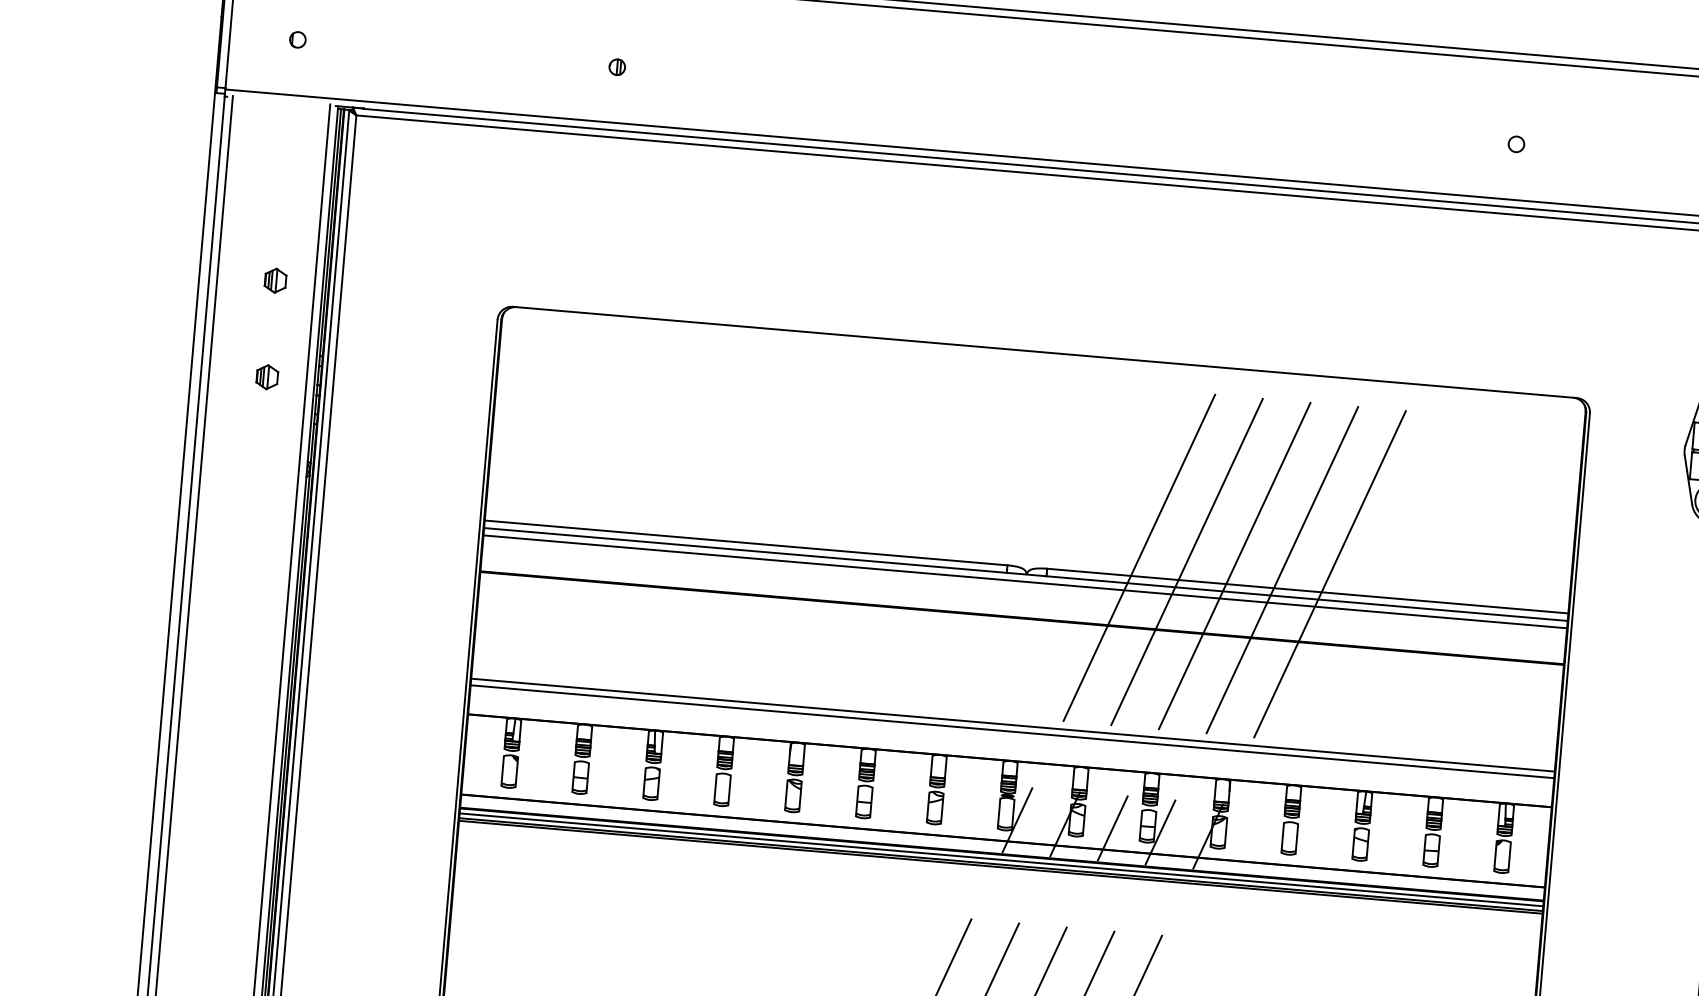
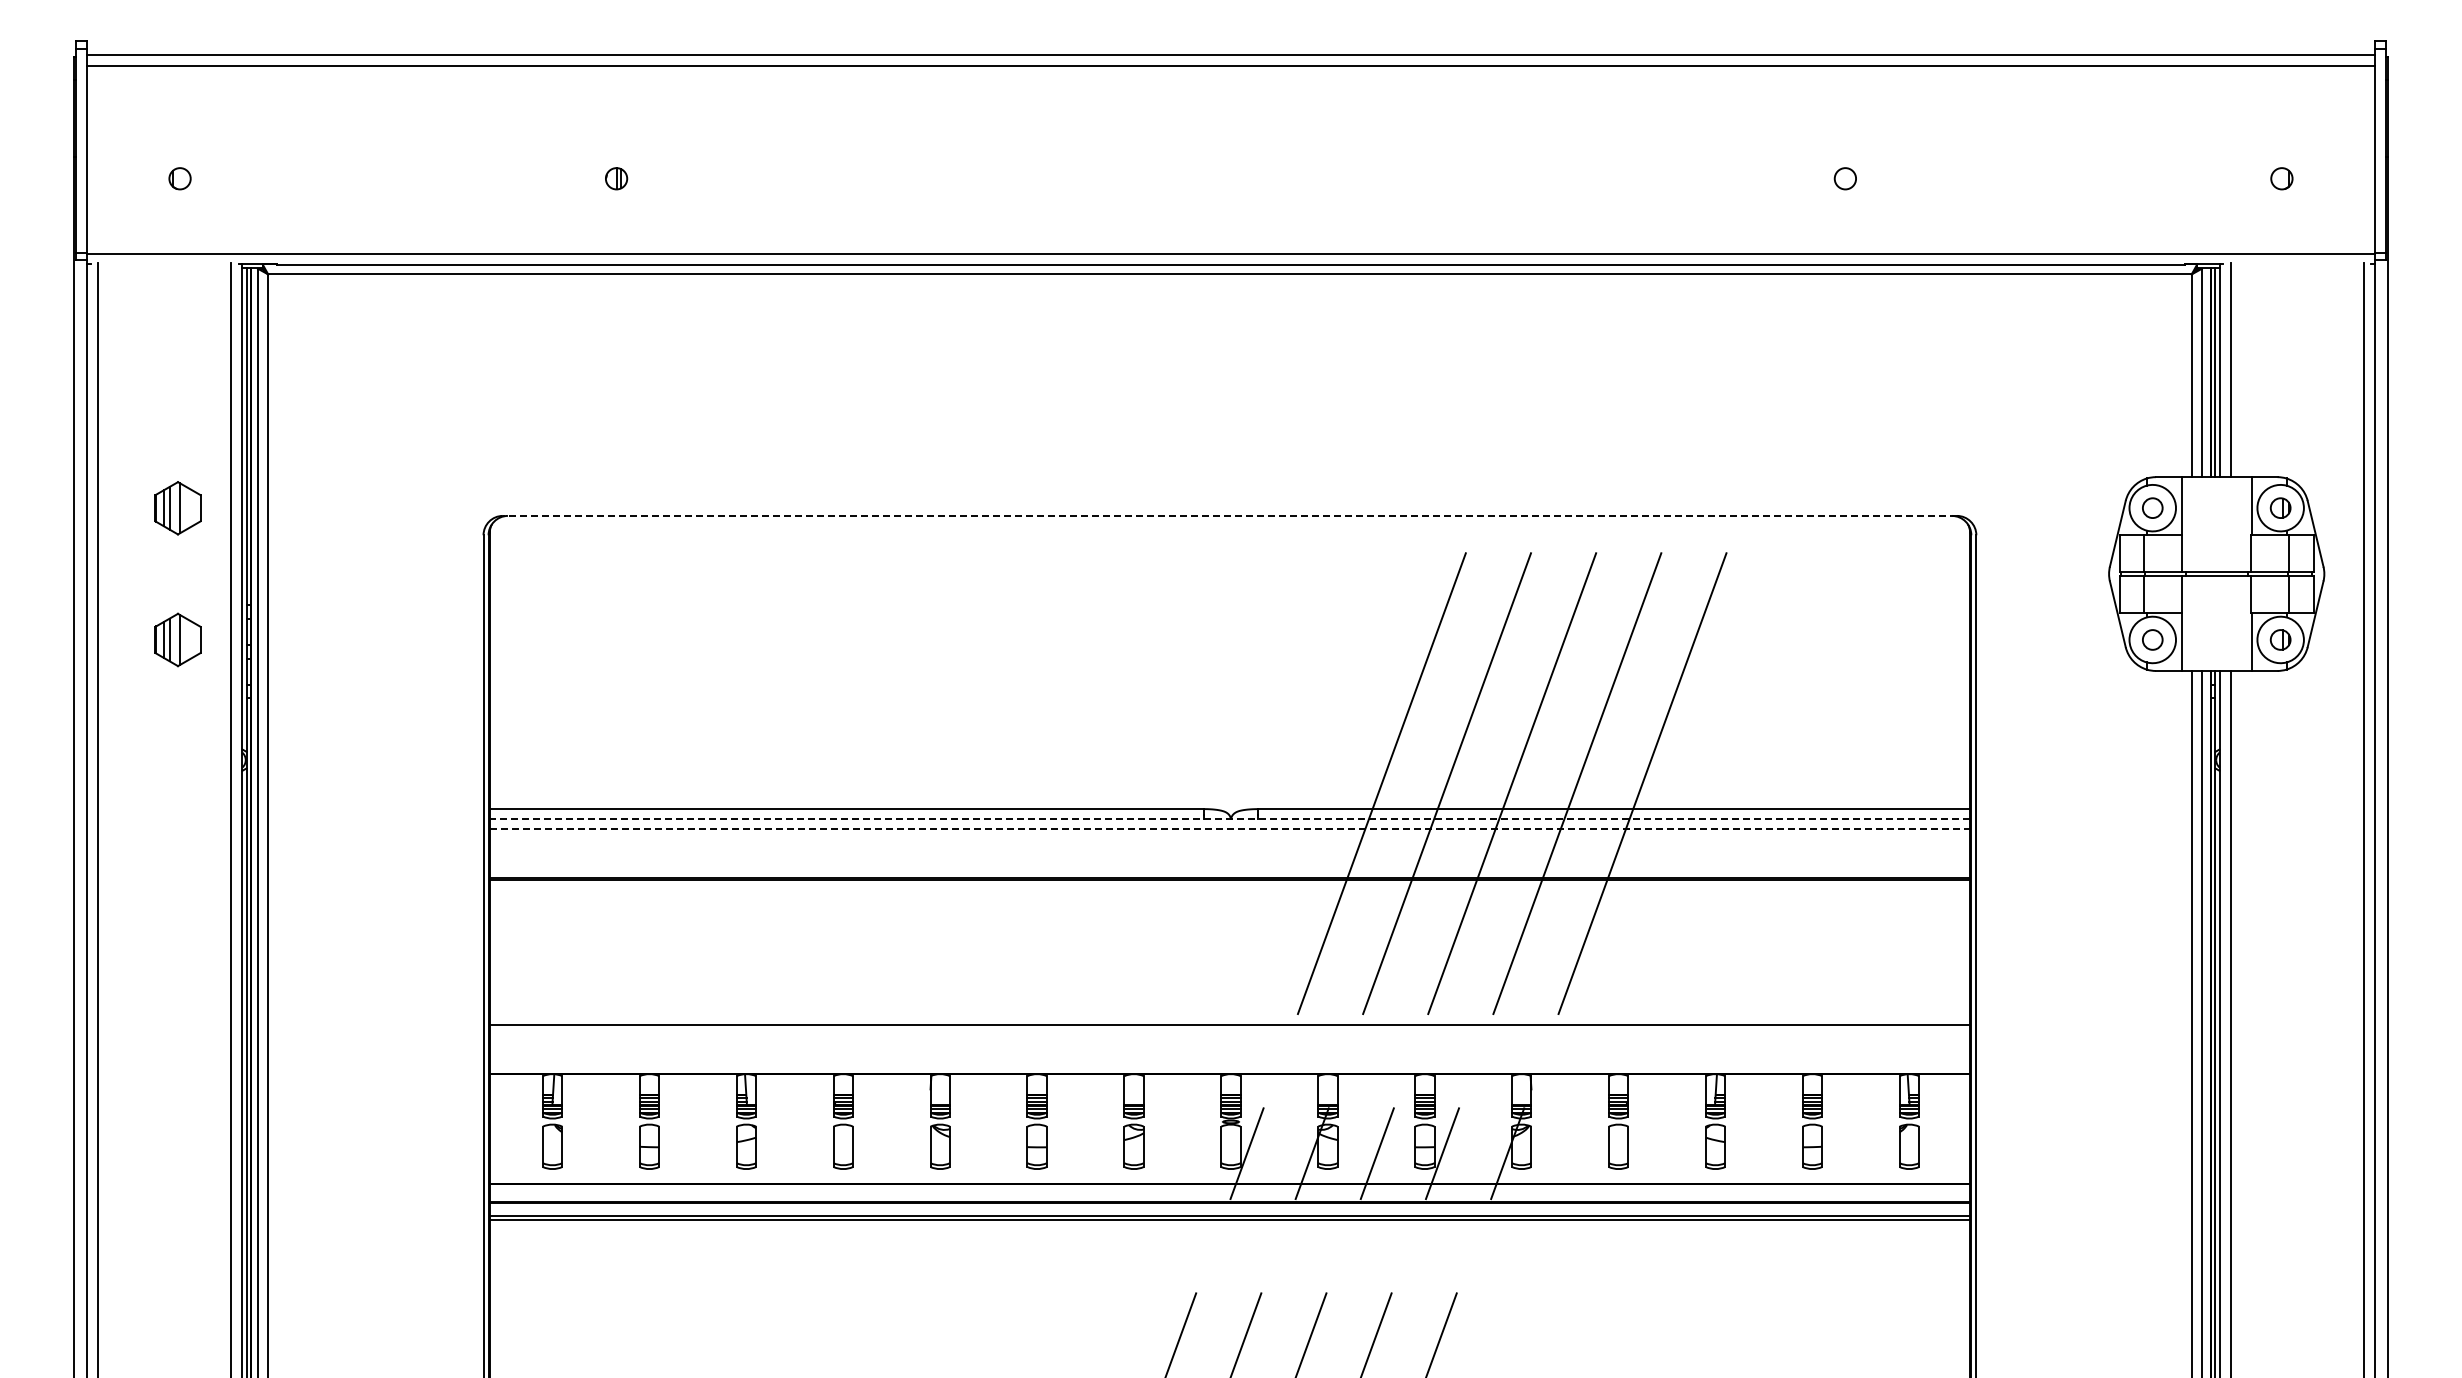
part: (275, 280) -> (177, 507), size x1.6
line: (1044, 352) -> (1229, 515), solid -> dashed
part: (267, 376) -> (177, 639), size x1.6
line: (1025, 574) -> (1229, 819), solid -> dashed
line: (1025, 581) -> (1230, 829), solid -> dashed
line: (1012, 731) -> (1229, 1034), removed
line: (1001, 859) -> (1229, 1209), removed

